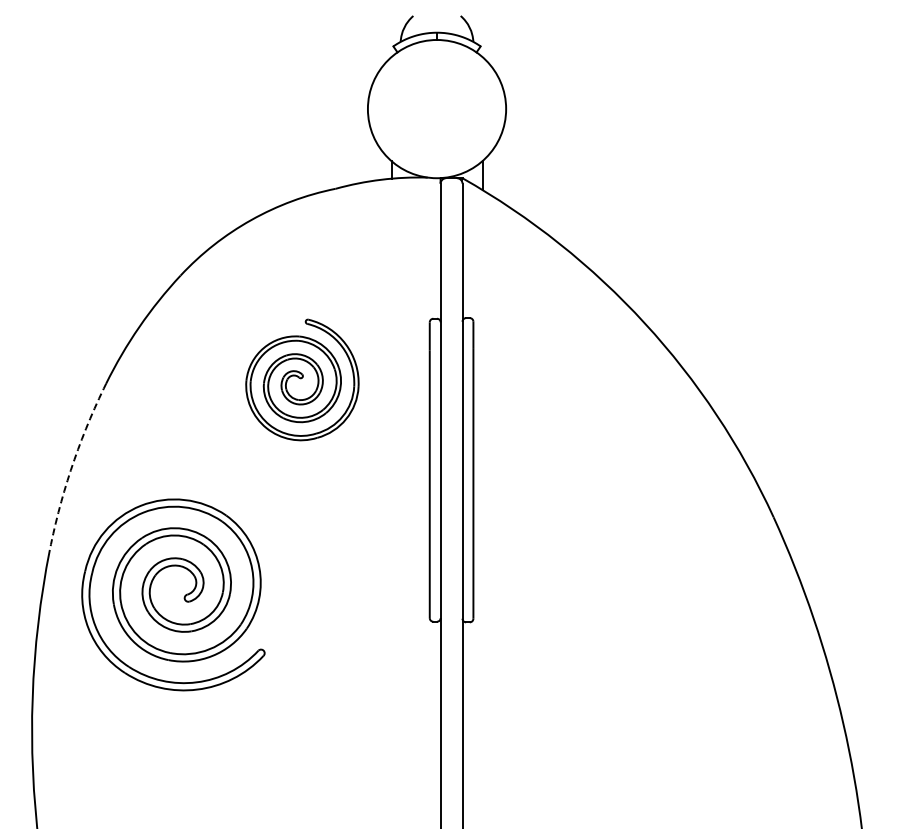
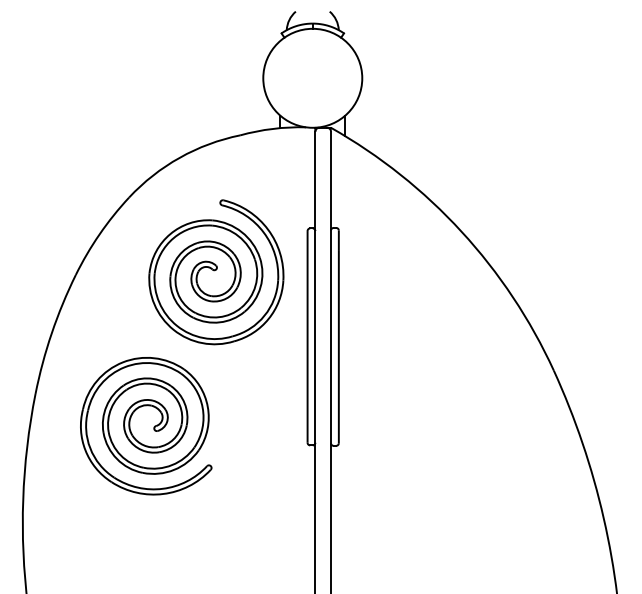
part: (302, 379) -> (216, 271), size x1.67
arc: (72, 465) -> (51, 333), dashed -> solid
part: (183, 597) -> (153, 428), moved

